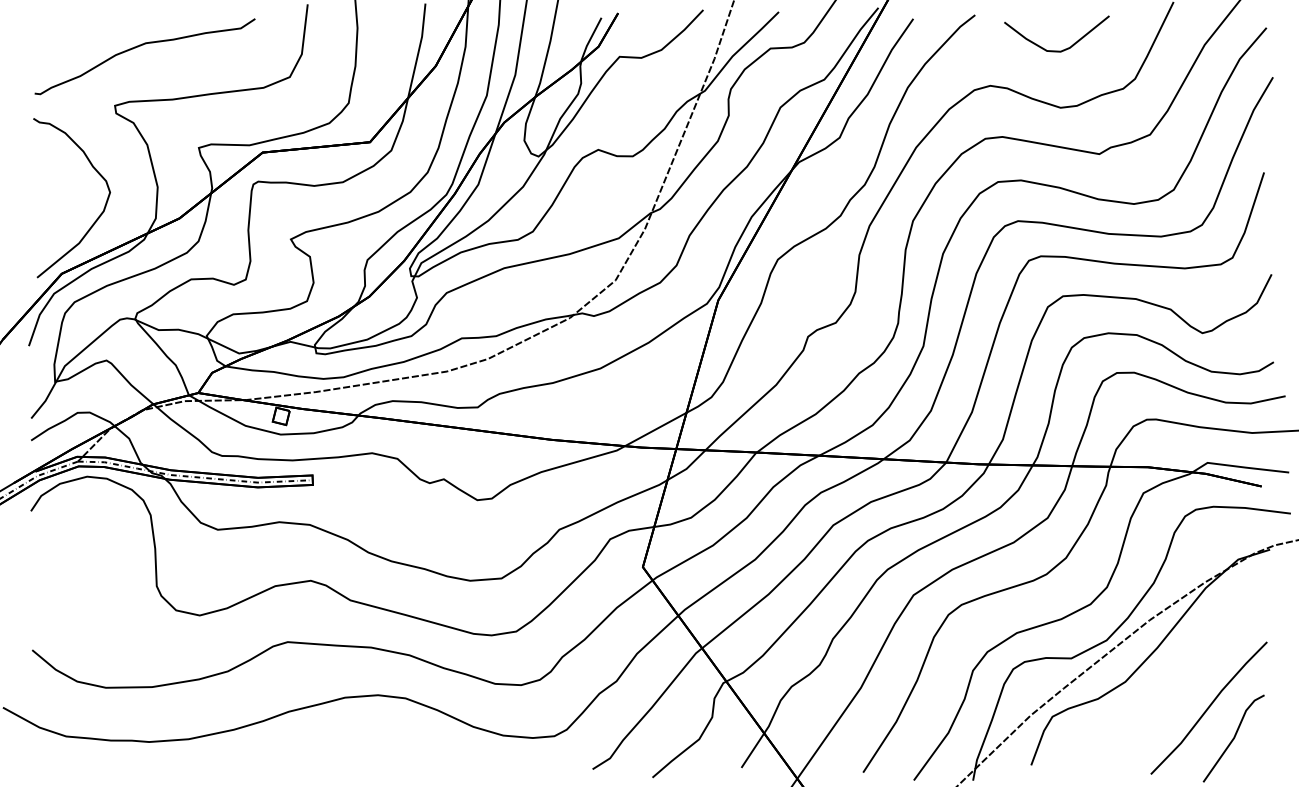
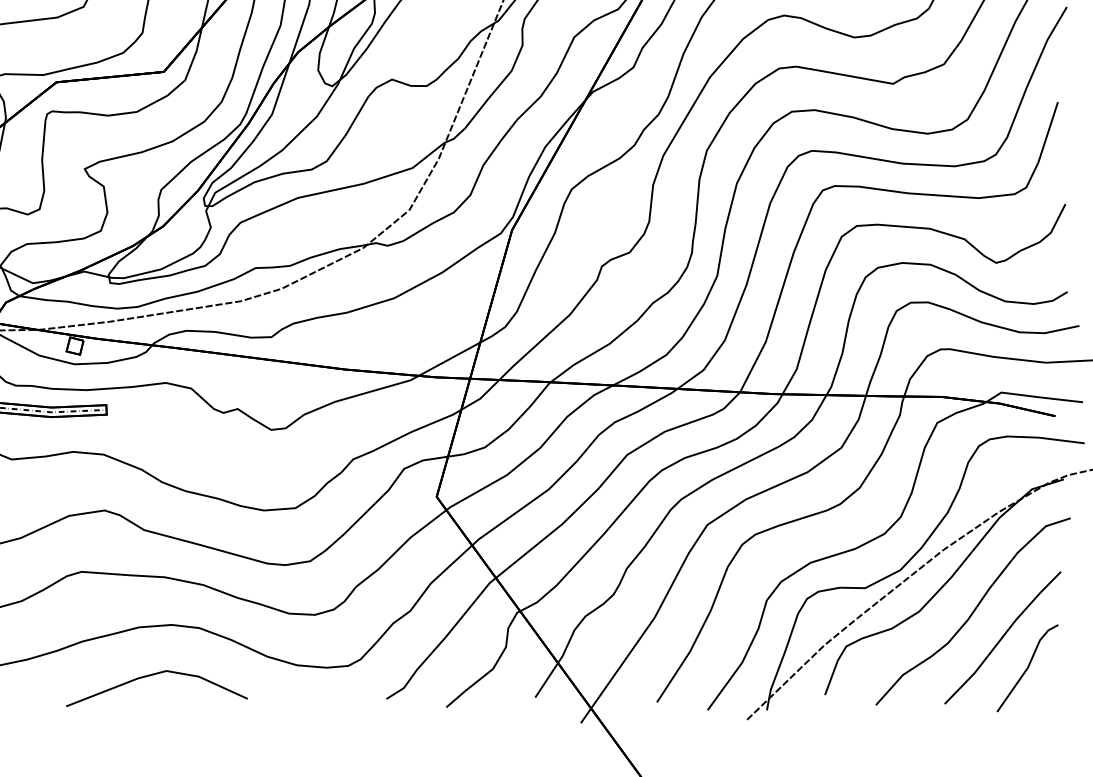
curve: (1179, 681) -> (973, 611), added
line: (361, 745) -> (155, 675), added

